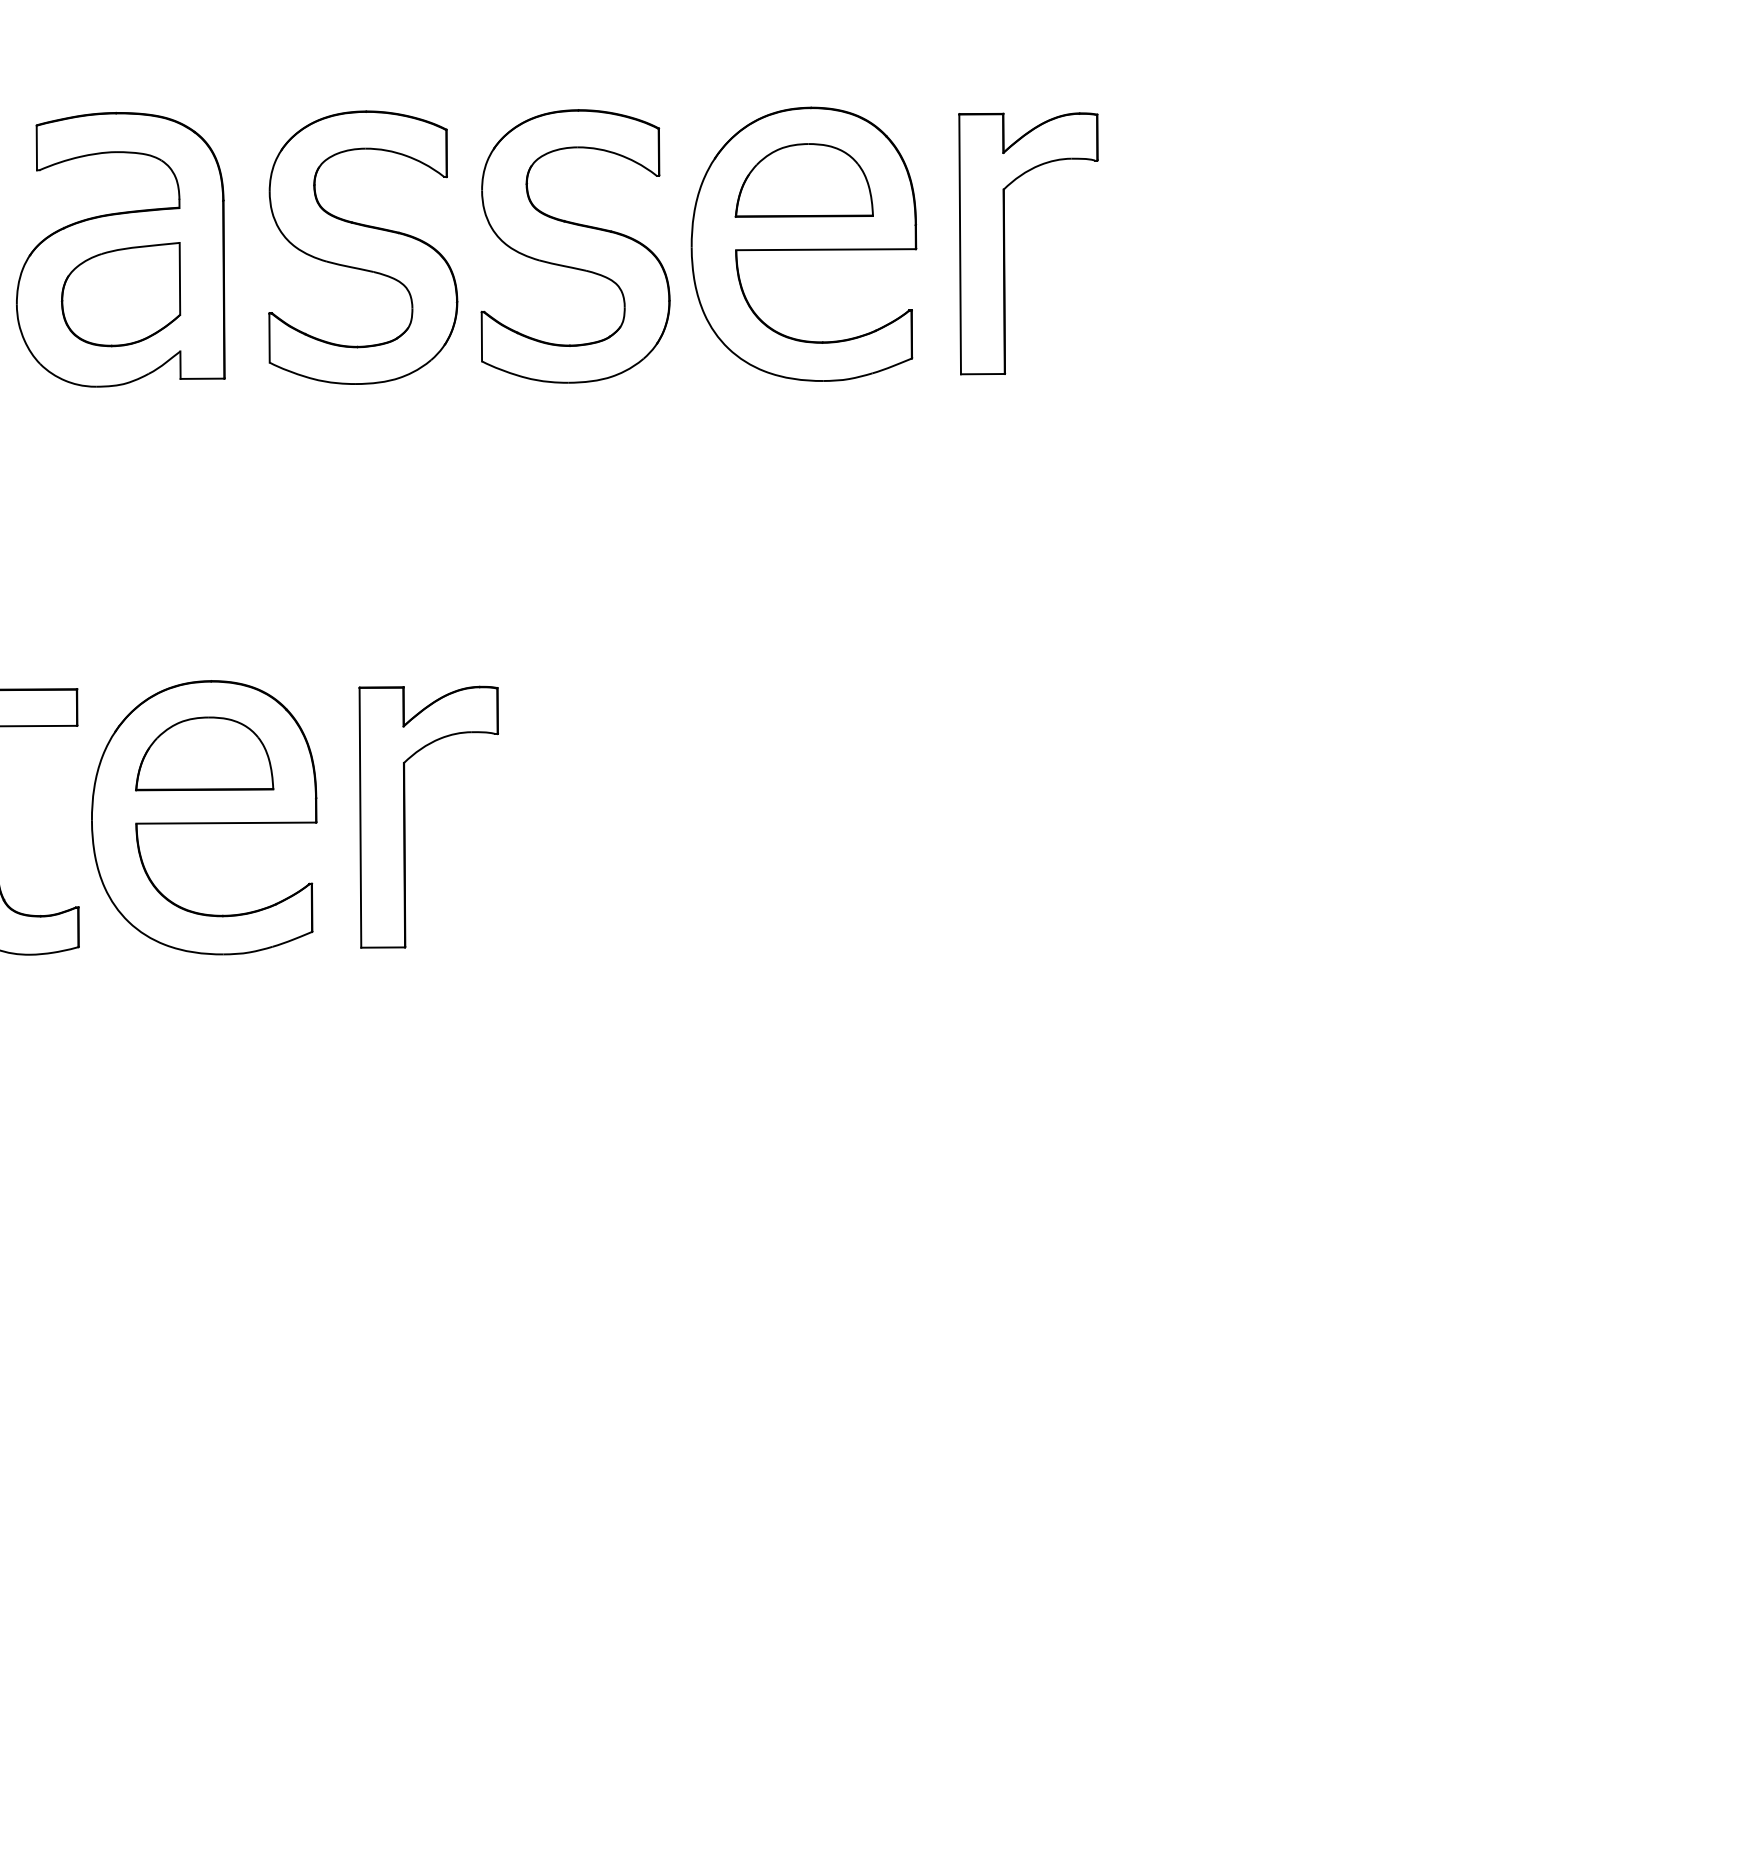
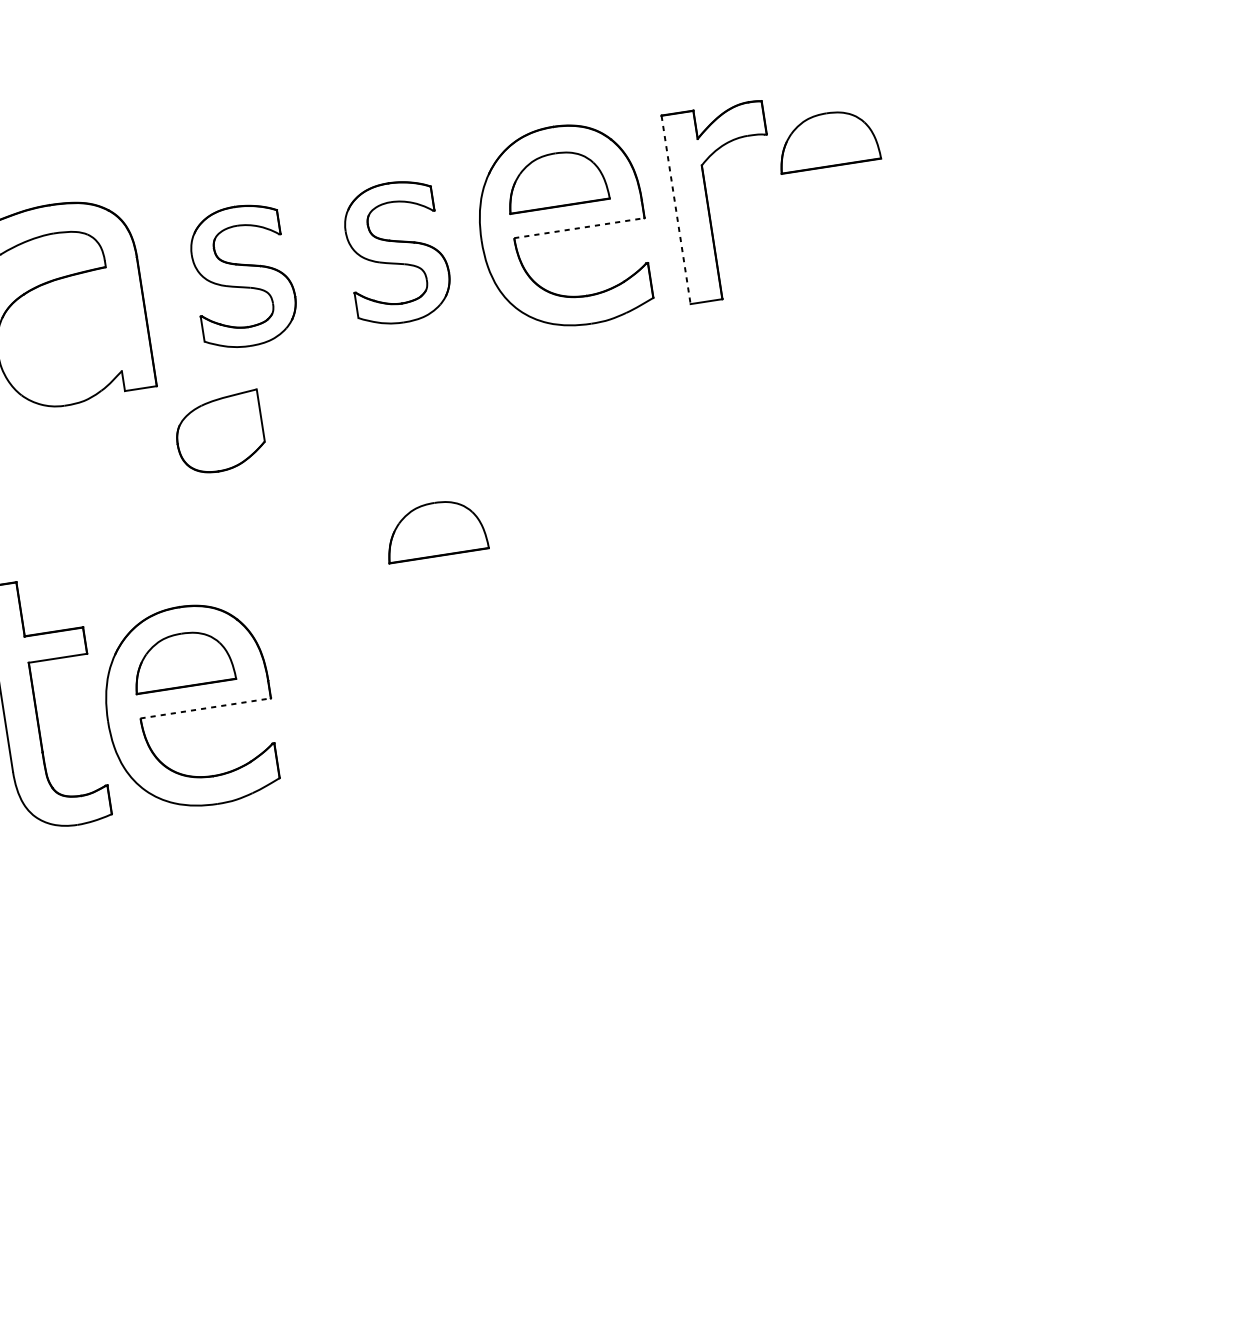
part: (1177, 180) -> (826, 140), added
line: (960, 244) -> (676, 210), solid -> dashed
part: (575, 246) -> (397, 252), size x0.7
part: (363, 247) -> (243, 276), size x0.7
line: (825, 249) -> (578, 228), solid -> dashed
part: (121, 294) -> (220, 433), moved
part: (571, 627) -> (435, 529), added
part: (405, 816) -> (335, 684), removed
line: (226, 823) -> (205, 708), solid -> dashed

